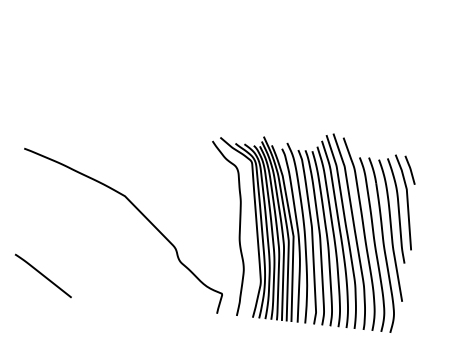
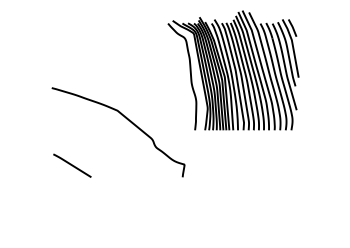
part: (308, 227) -> (233, 70), moved

